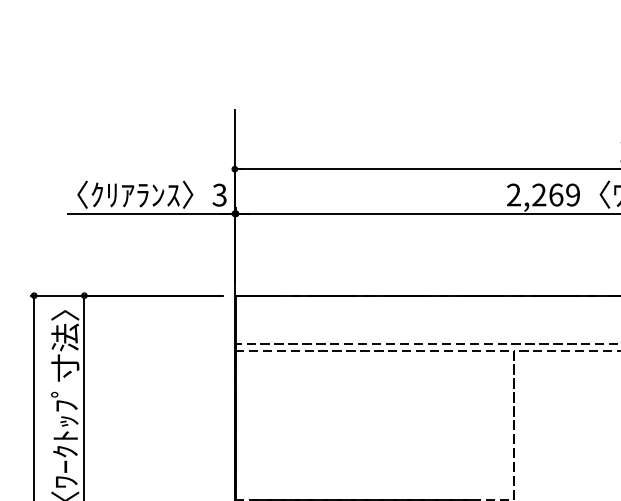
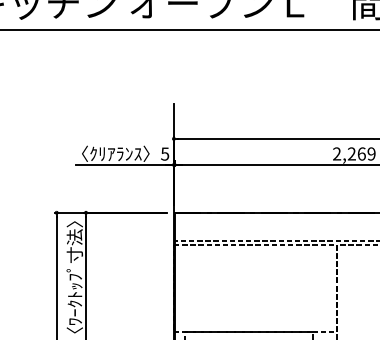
text: (220, 194) -> (165, 153), 3 -> 5

